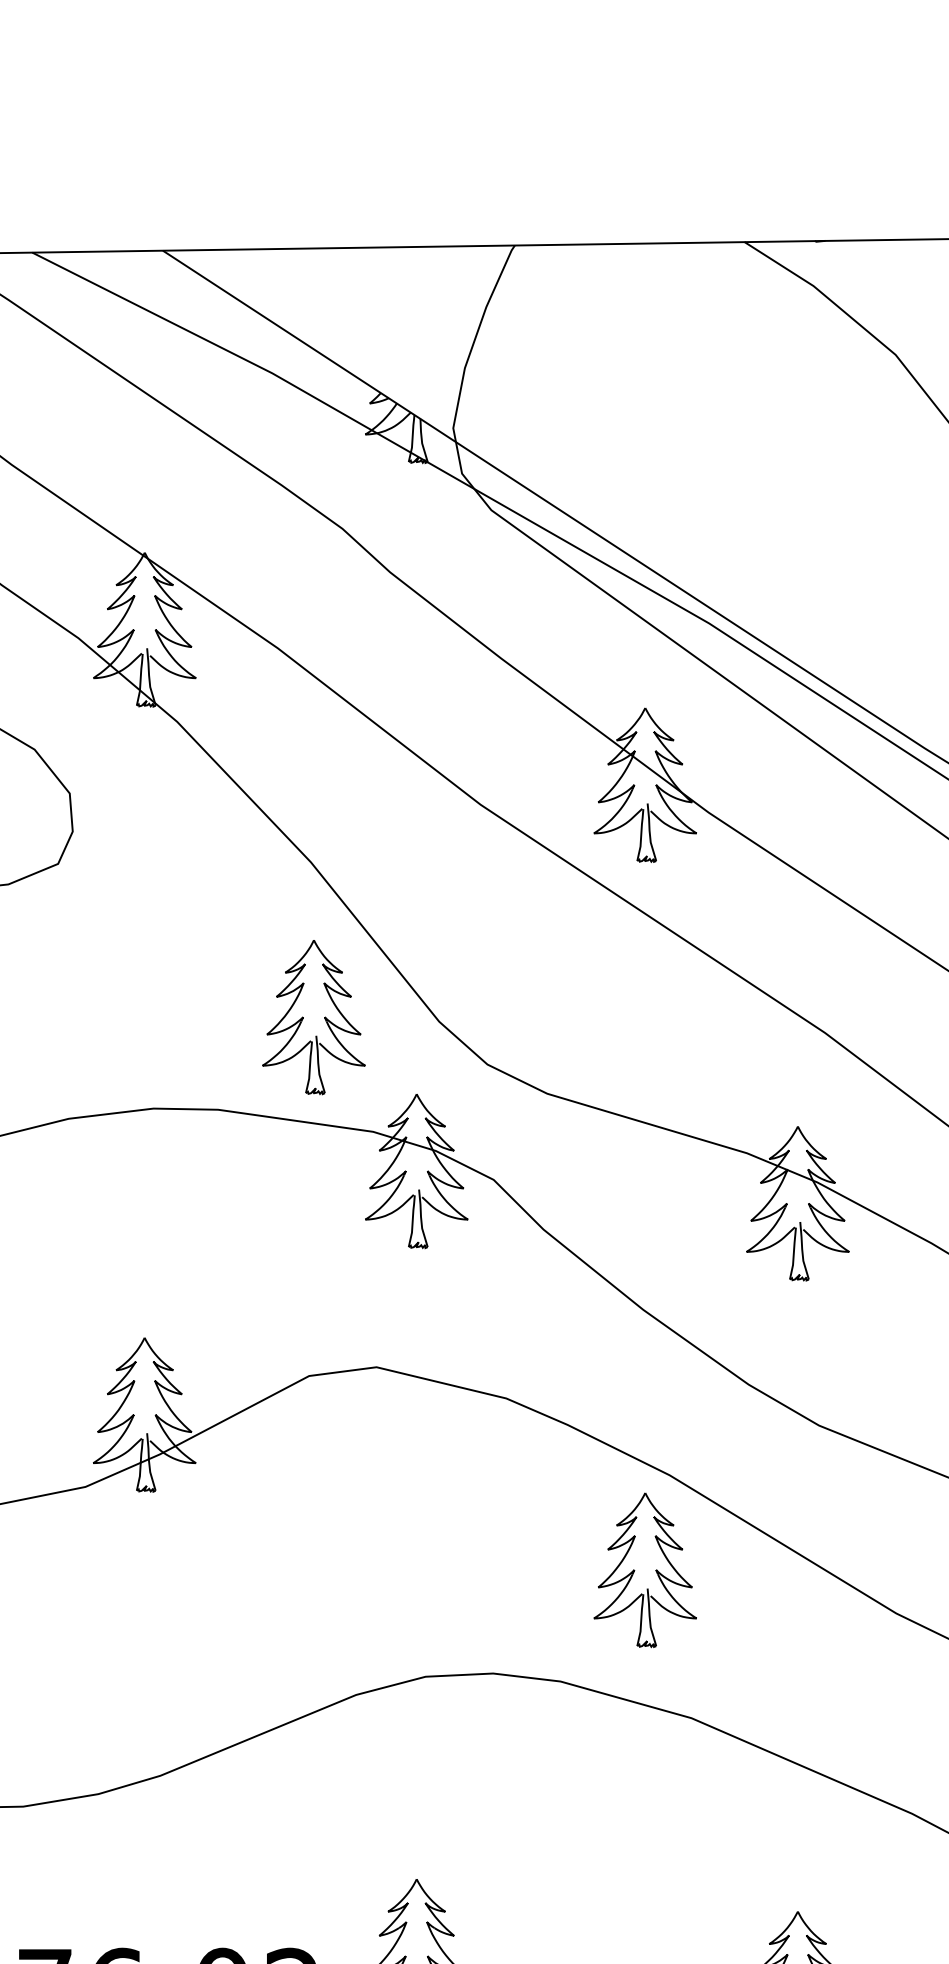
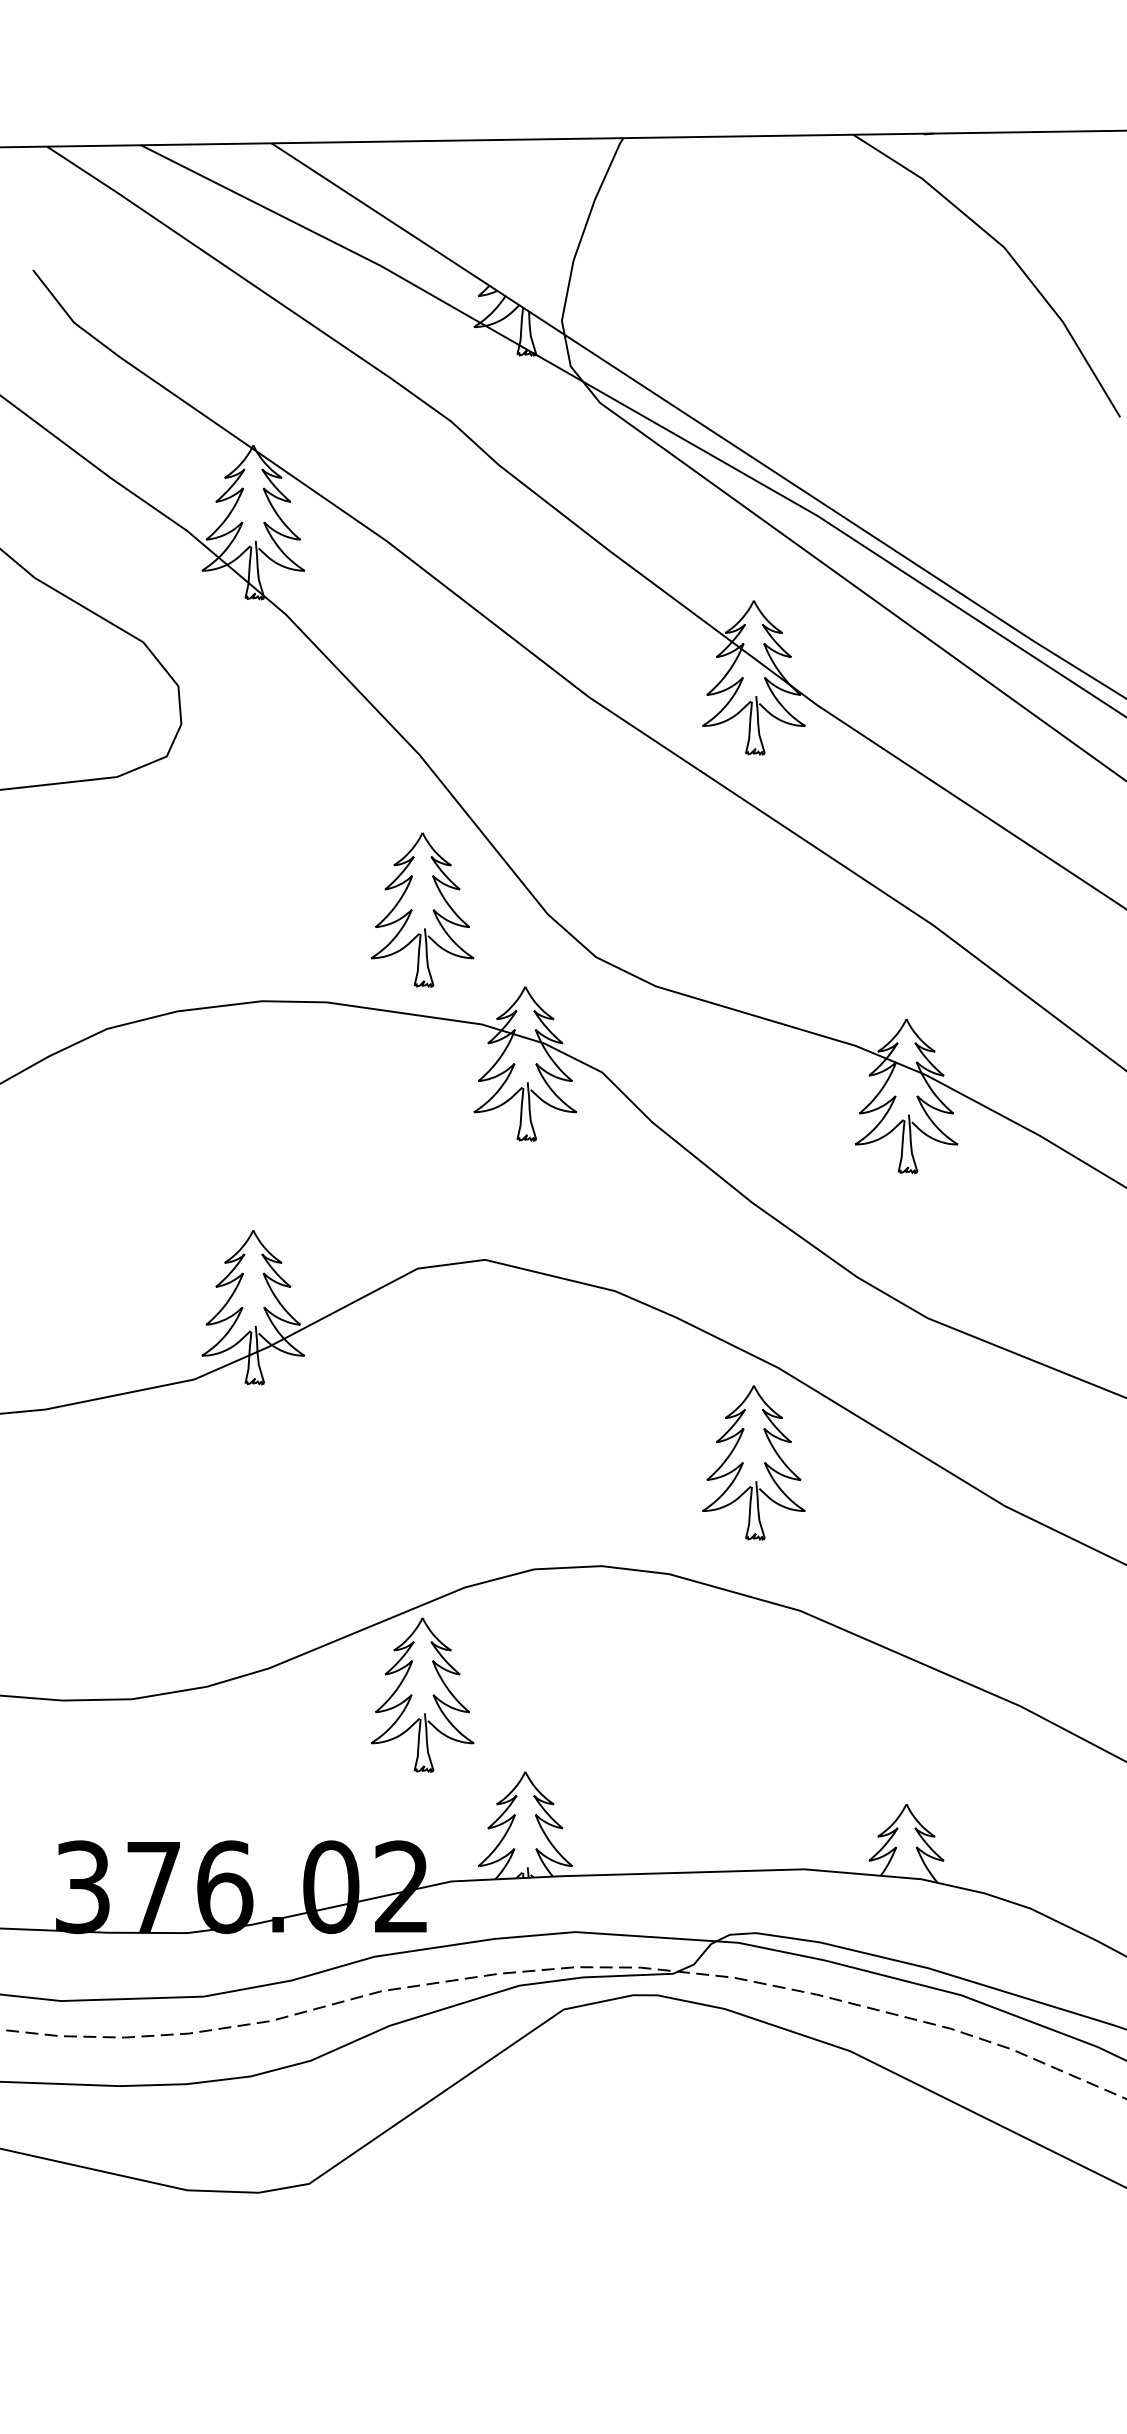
part: (313, 1801) -> (422, 1694), added

